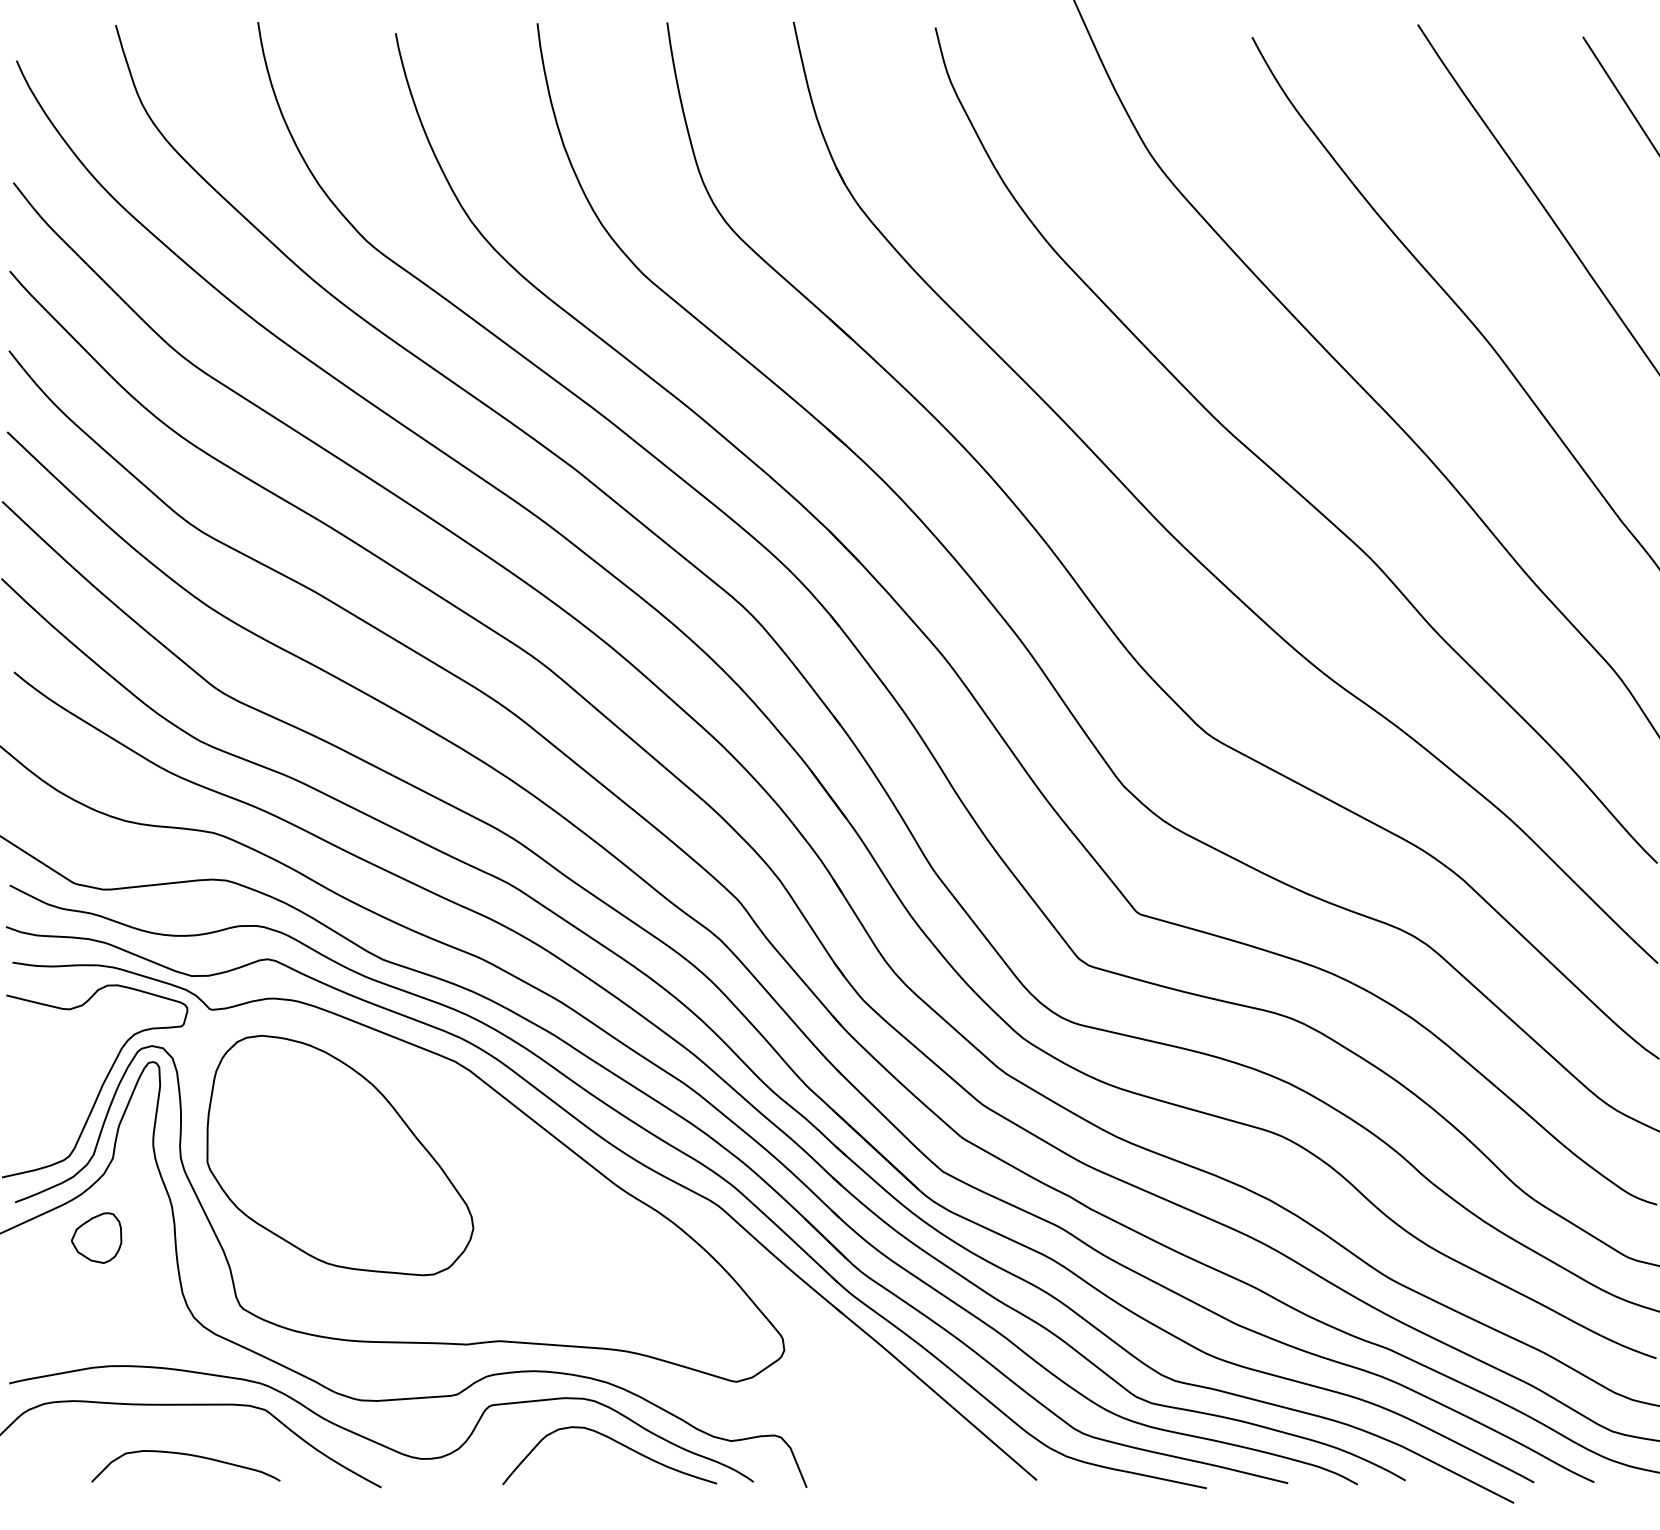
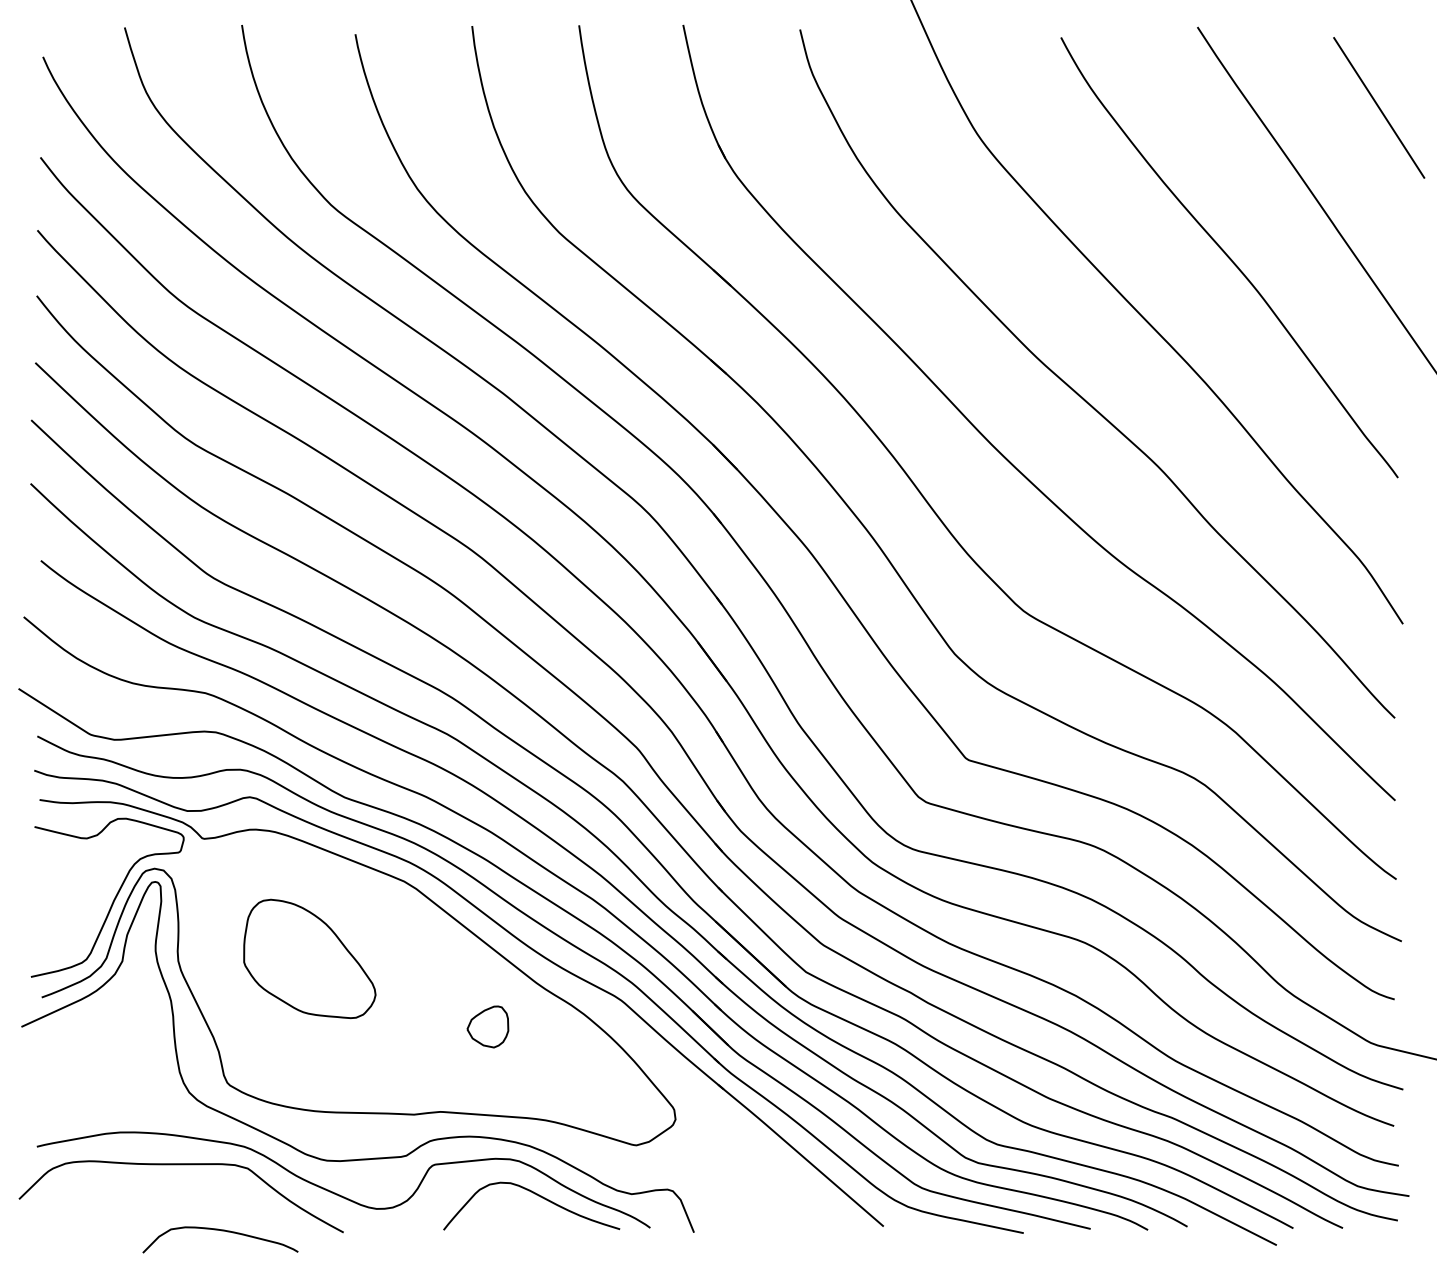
part: (340, 1155) -> (309, 958), size x0.6
part: (96, 1237) -> (487, 1026), moved
curve: (187, 1456) -> (221, 1231), moved

